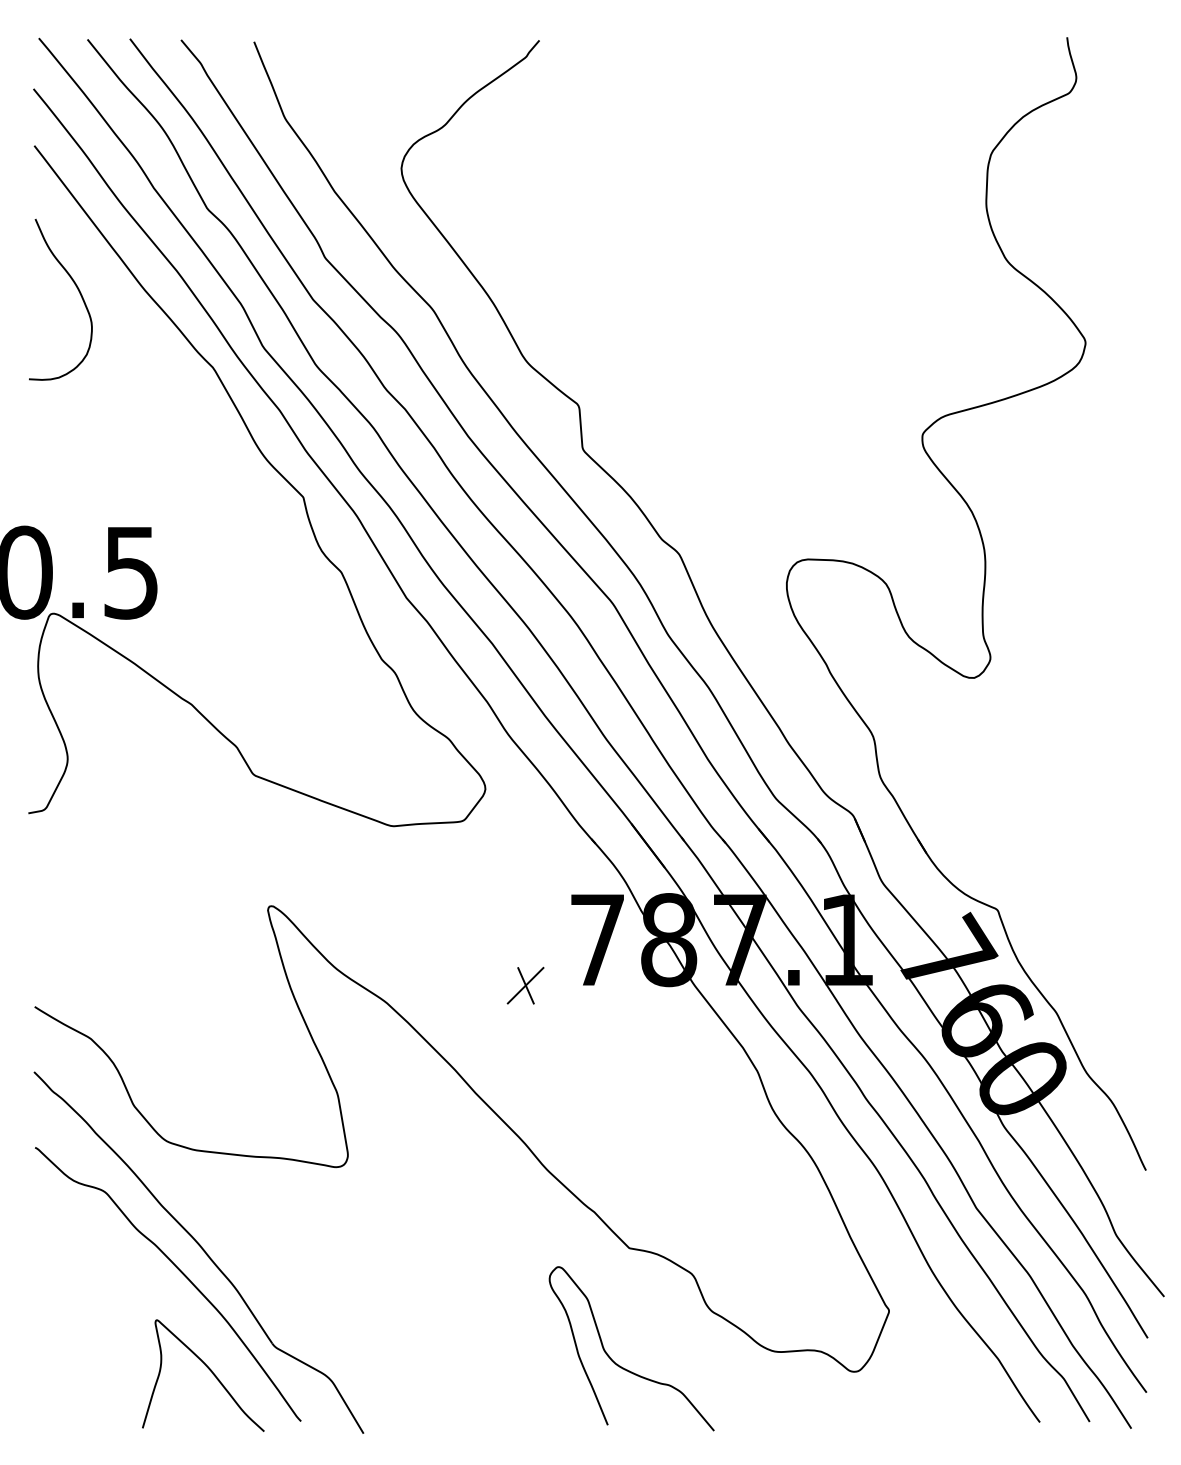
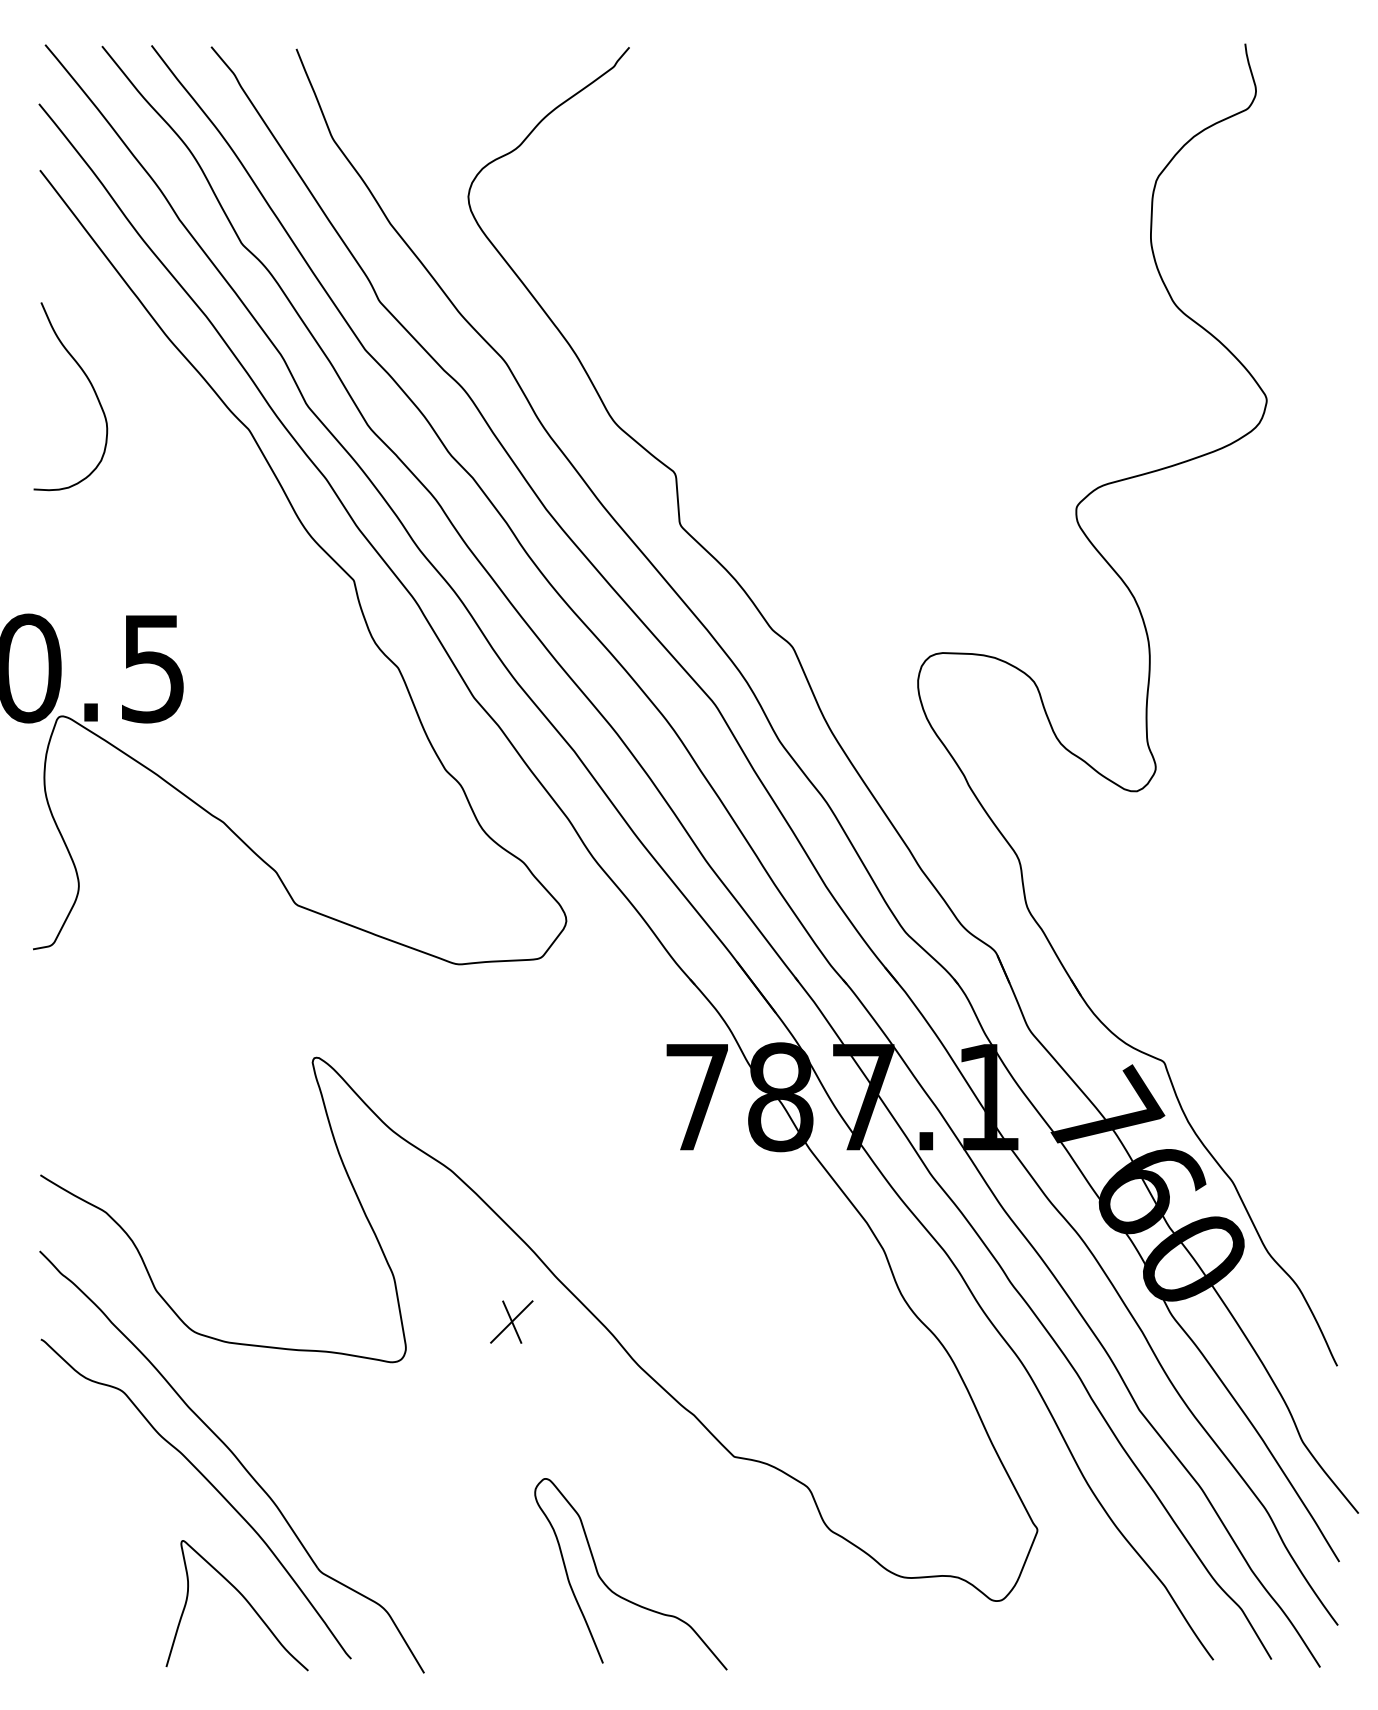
curve: (78, 291) -> (91, 387), moved
part: (525, 985) -> (511, 1321), moved
curve: (620, 1365) -> (617, 1593), moved

